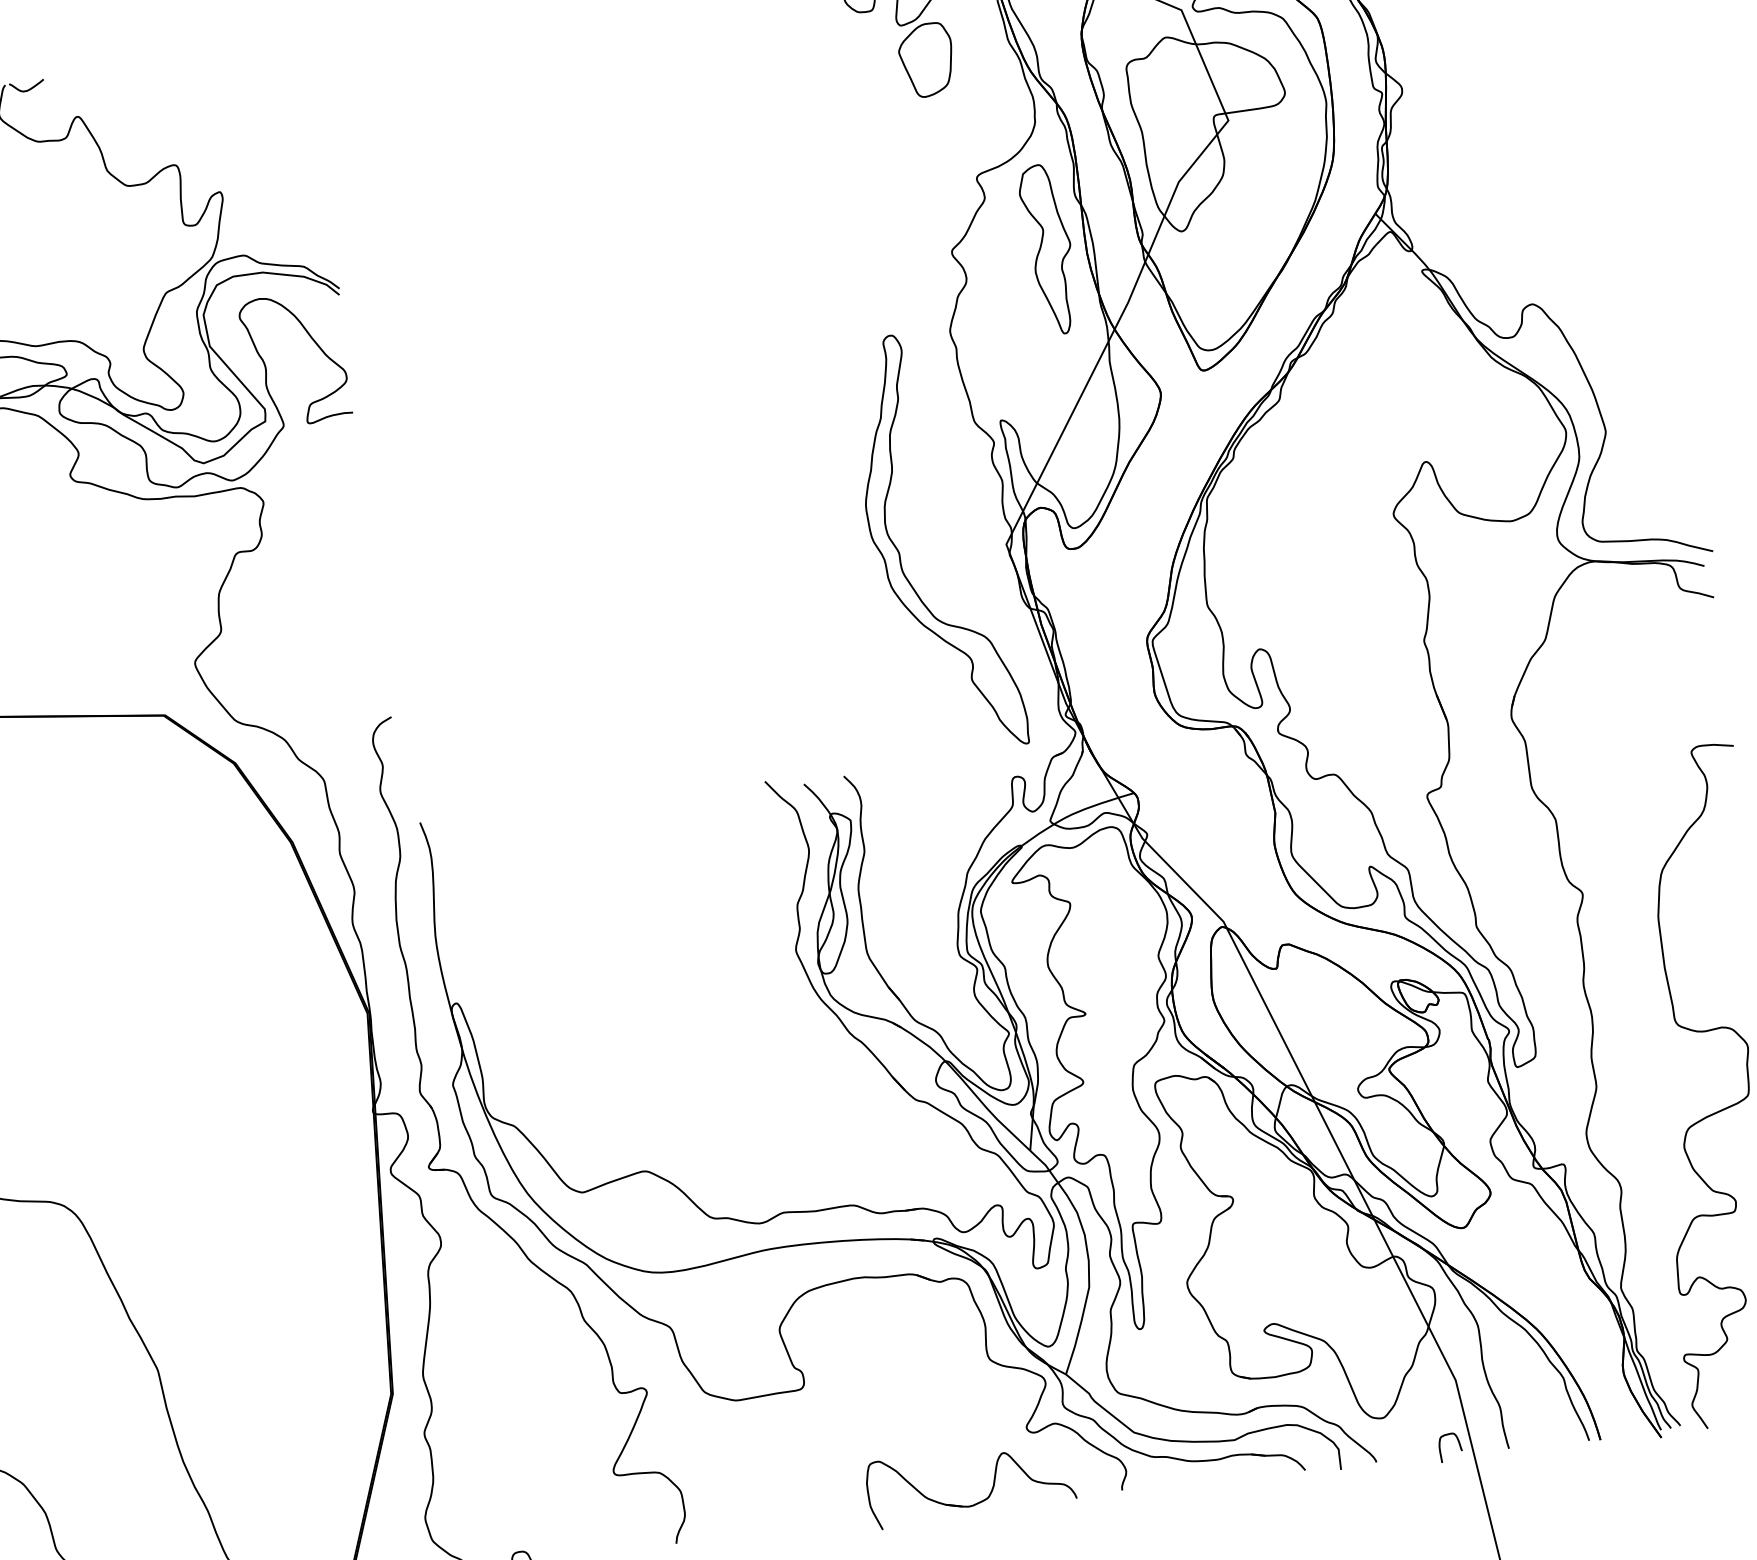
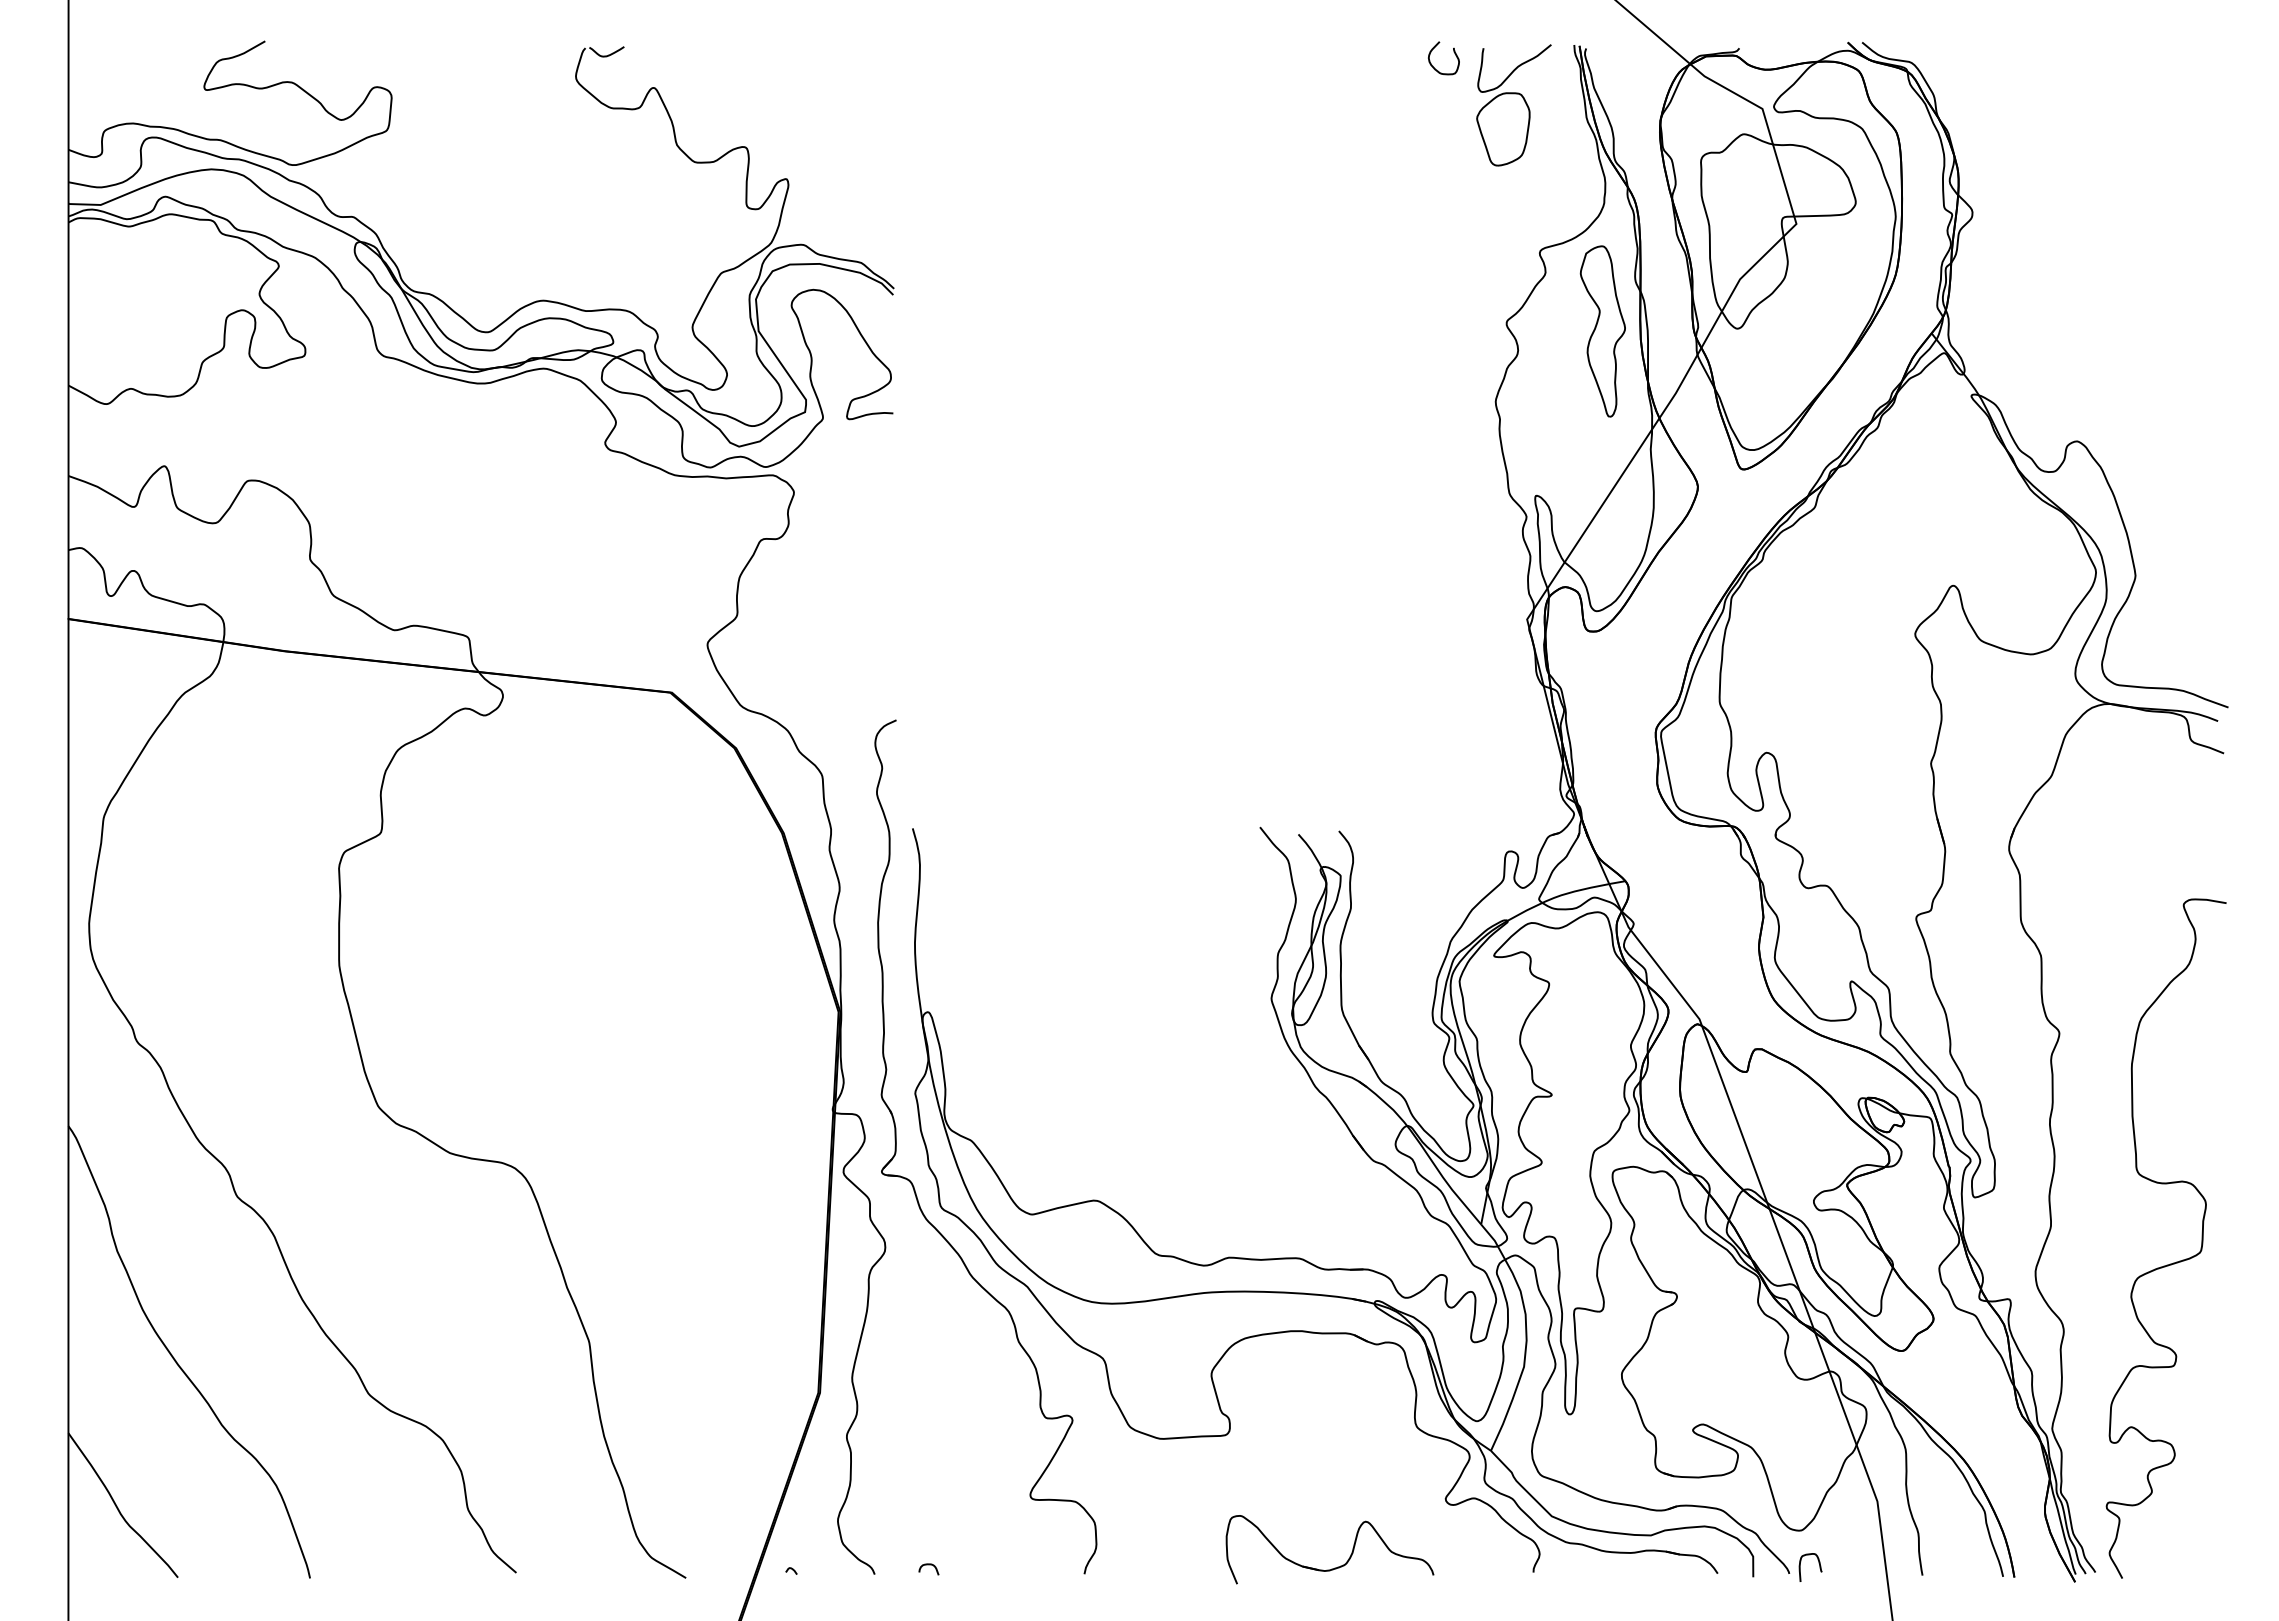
part: (899, 551) -> (1420, 614), removed
curve: (1457, 1442) -> (1818, 1563), moved
part: (977, 1502) -> (1334, 1567), moved

